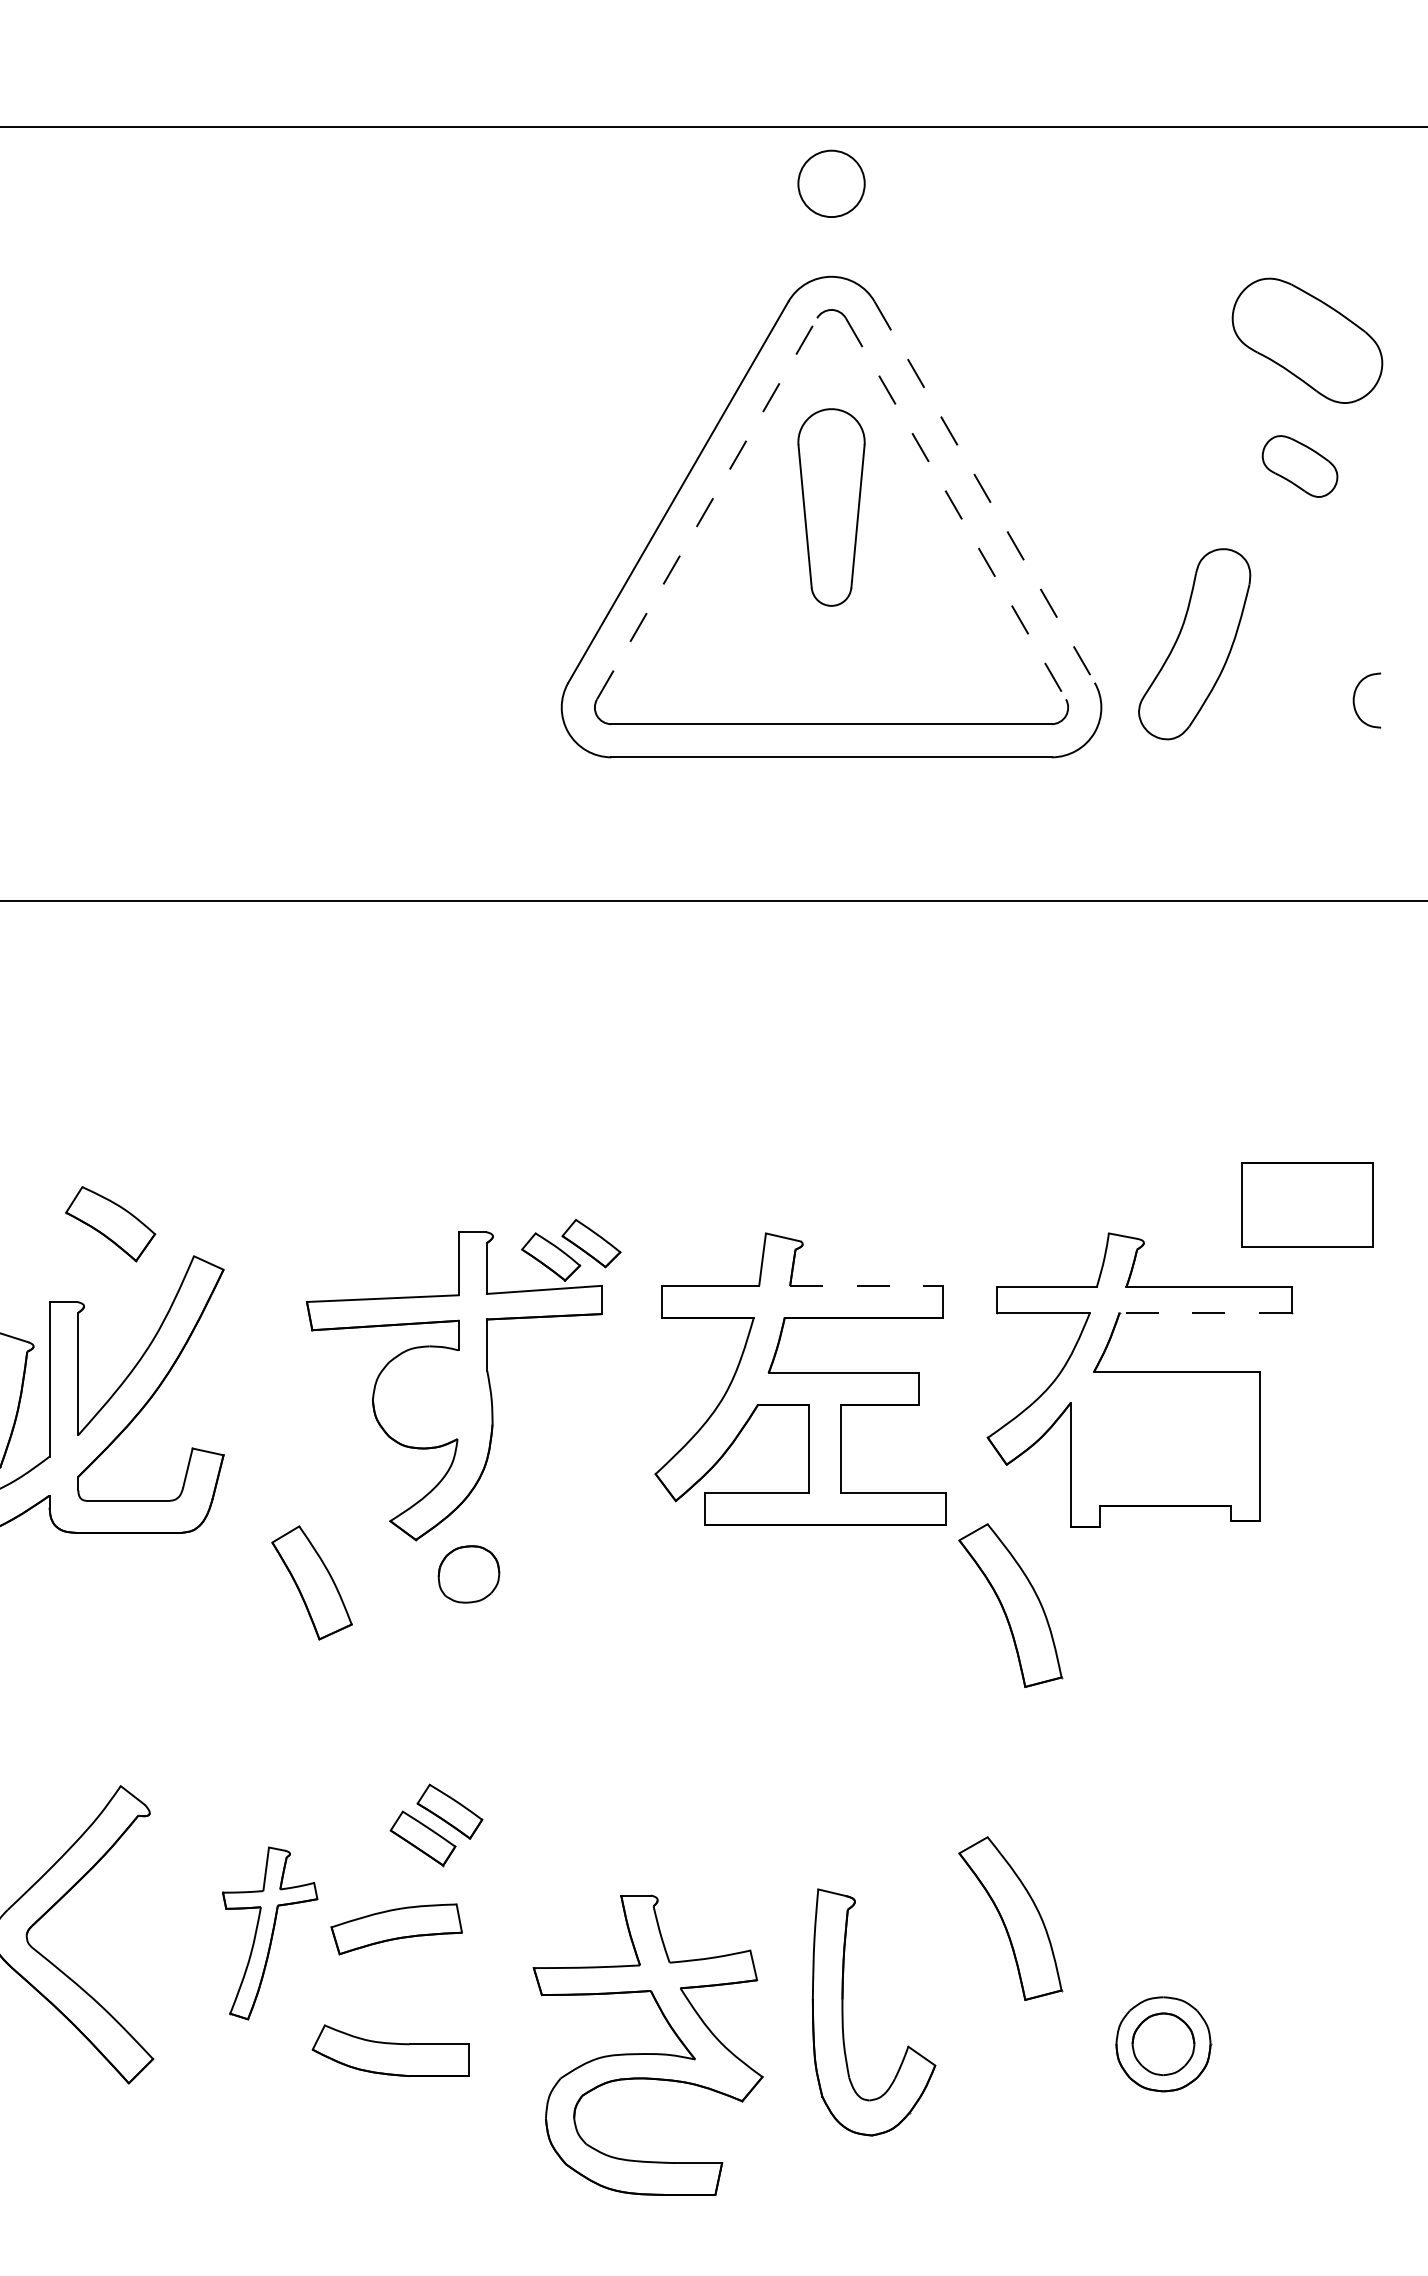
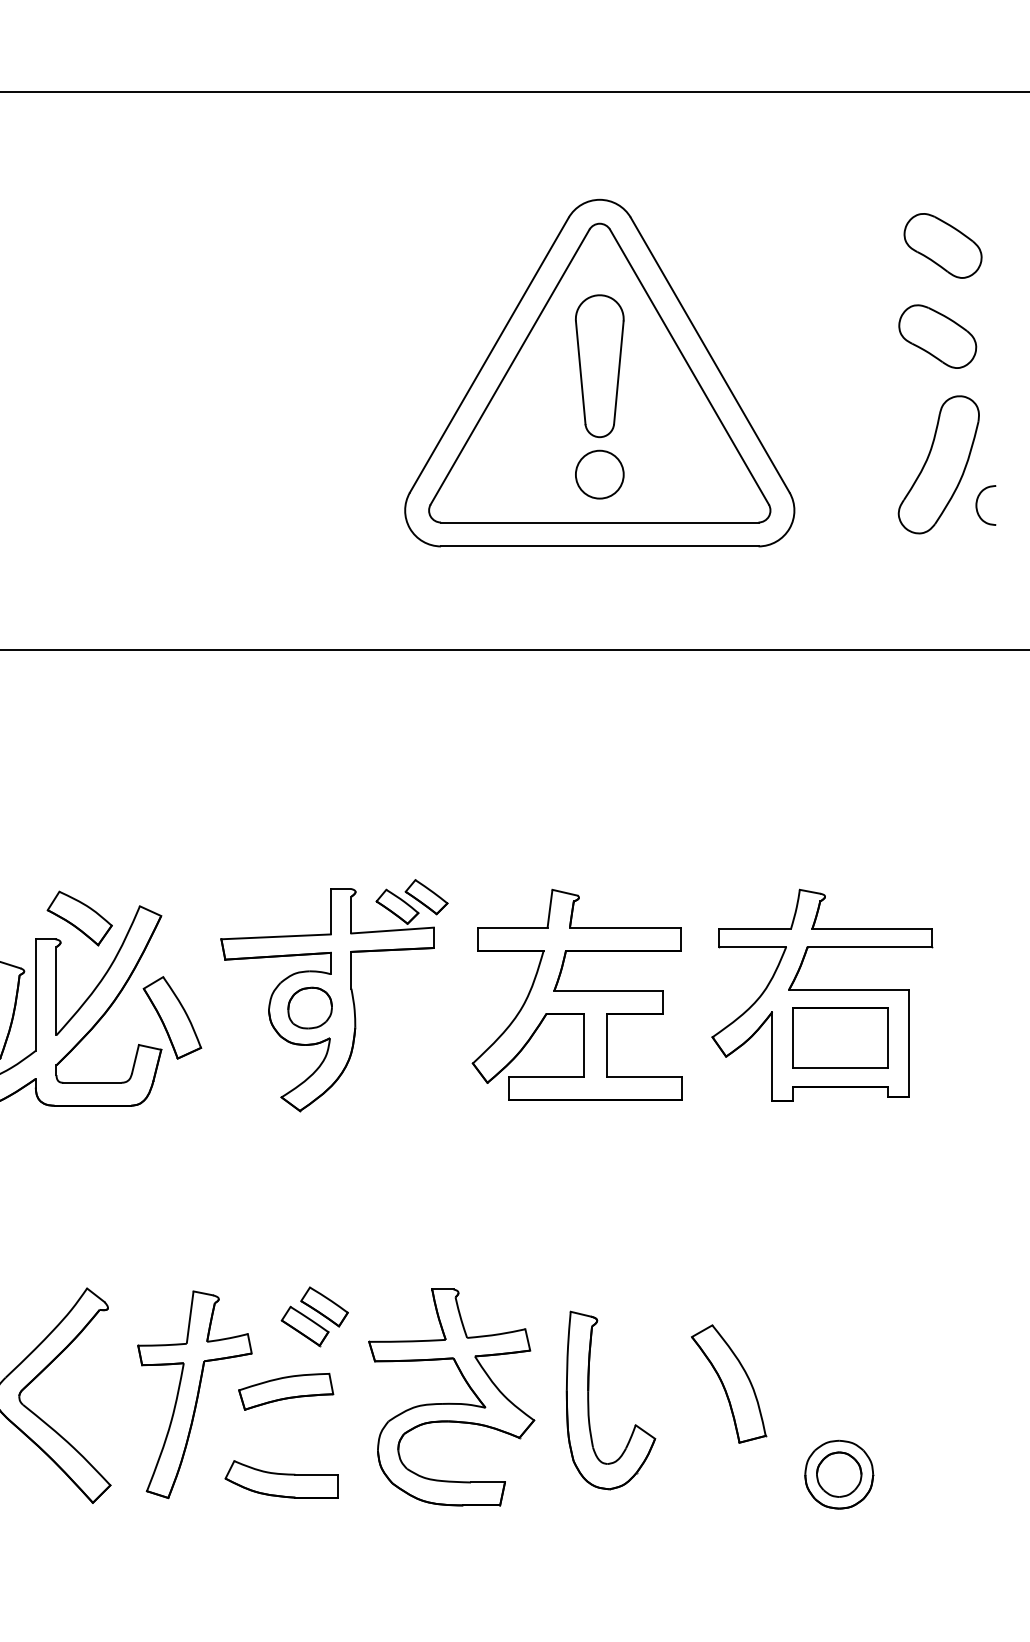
circle: (831, 183) -> (599, 474), moved
part: (1307, 340) -> (943, 245), size x0.71
part: (1299, 466) -> (937, 336), size x1.43
line: (984, 492) -> (710, 355), dashed -> solid
line: (707, 508) -> (510, 366), dashed -> solid
line: (956, 509) -> (689, 367), dashed -> solid
part: (1194, 644) -> (938, 465), moved
part: (1307, 1204) -> (840, 1037), moved
part: (110, 1224) -> (79, 918), moved
line: (866, 1285) -> (624, 927), dashed -> solid
line: (1205, 1312) -> (869, 946), dashed -> solid
part: (468, 1574) -> (309, 1008), moved
part: (311, 1582) -> (172, 1017), moved
part: (1010, 1605) -> (728, 1158), removed
part: (269, 1933) -> (194, 1394), size x1.67
part: (843, 2012) -> (588, 1400), moved
part: (647, 2053) -> (451, 1403), moved

